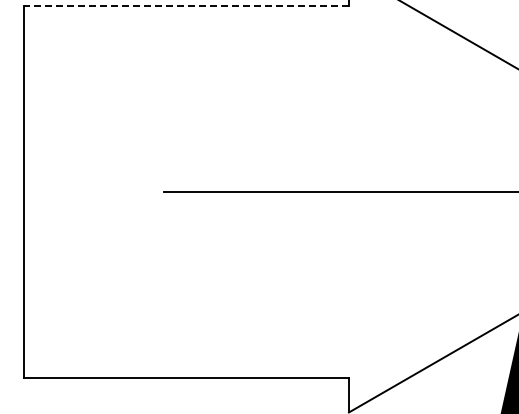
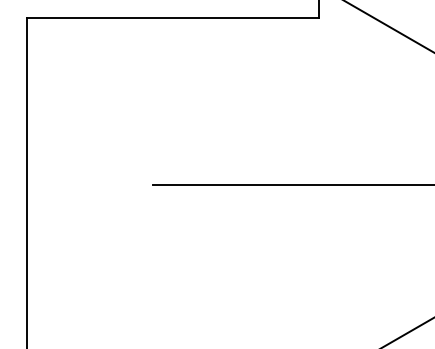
line: (186, 5) -> (173, 17), dashed -> solid

